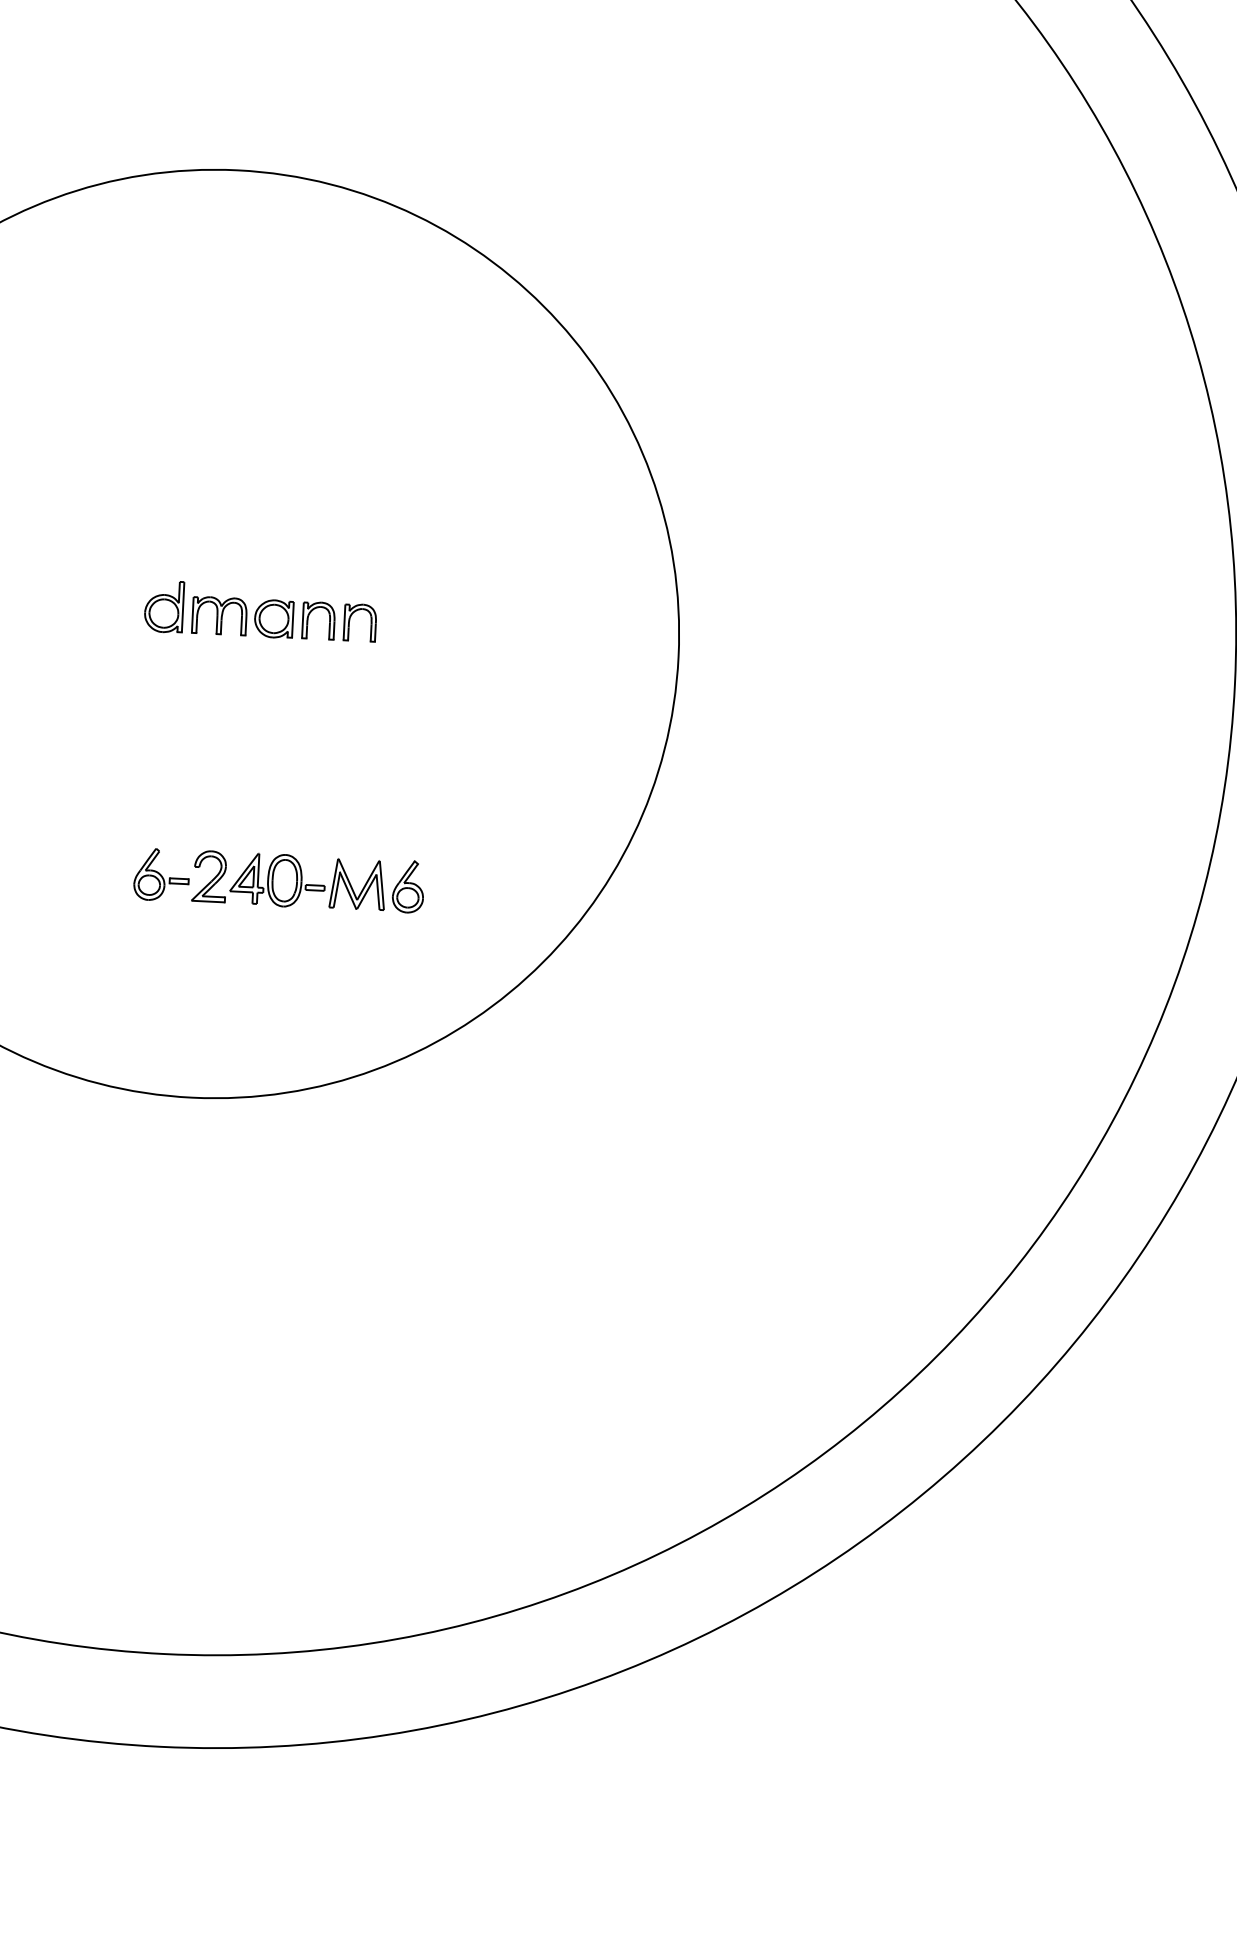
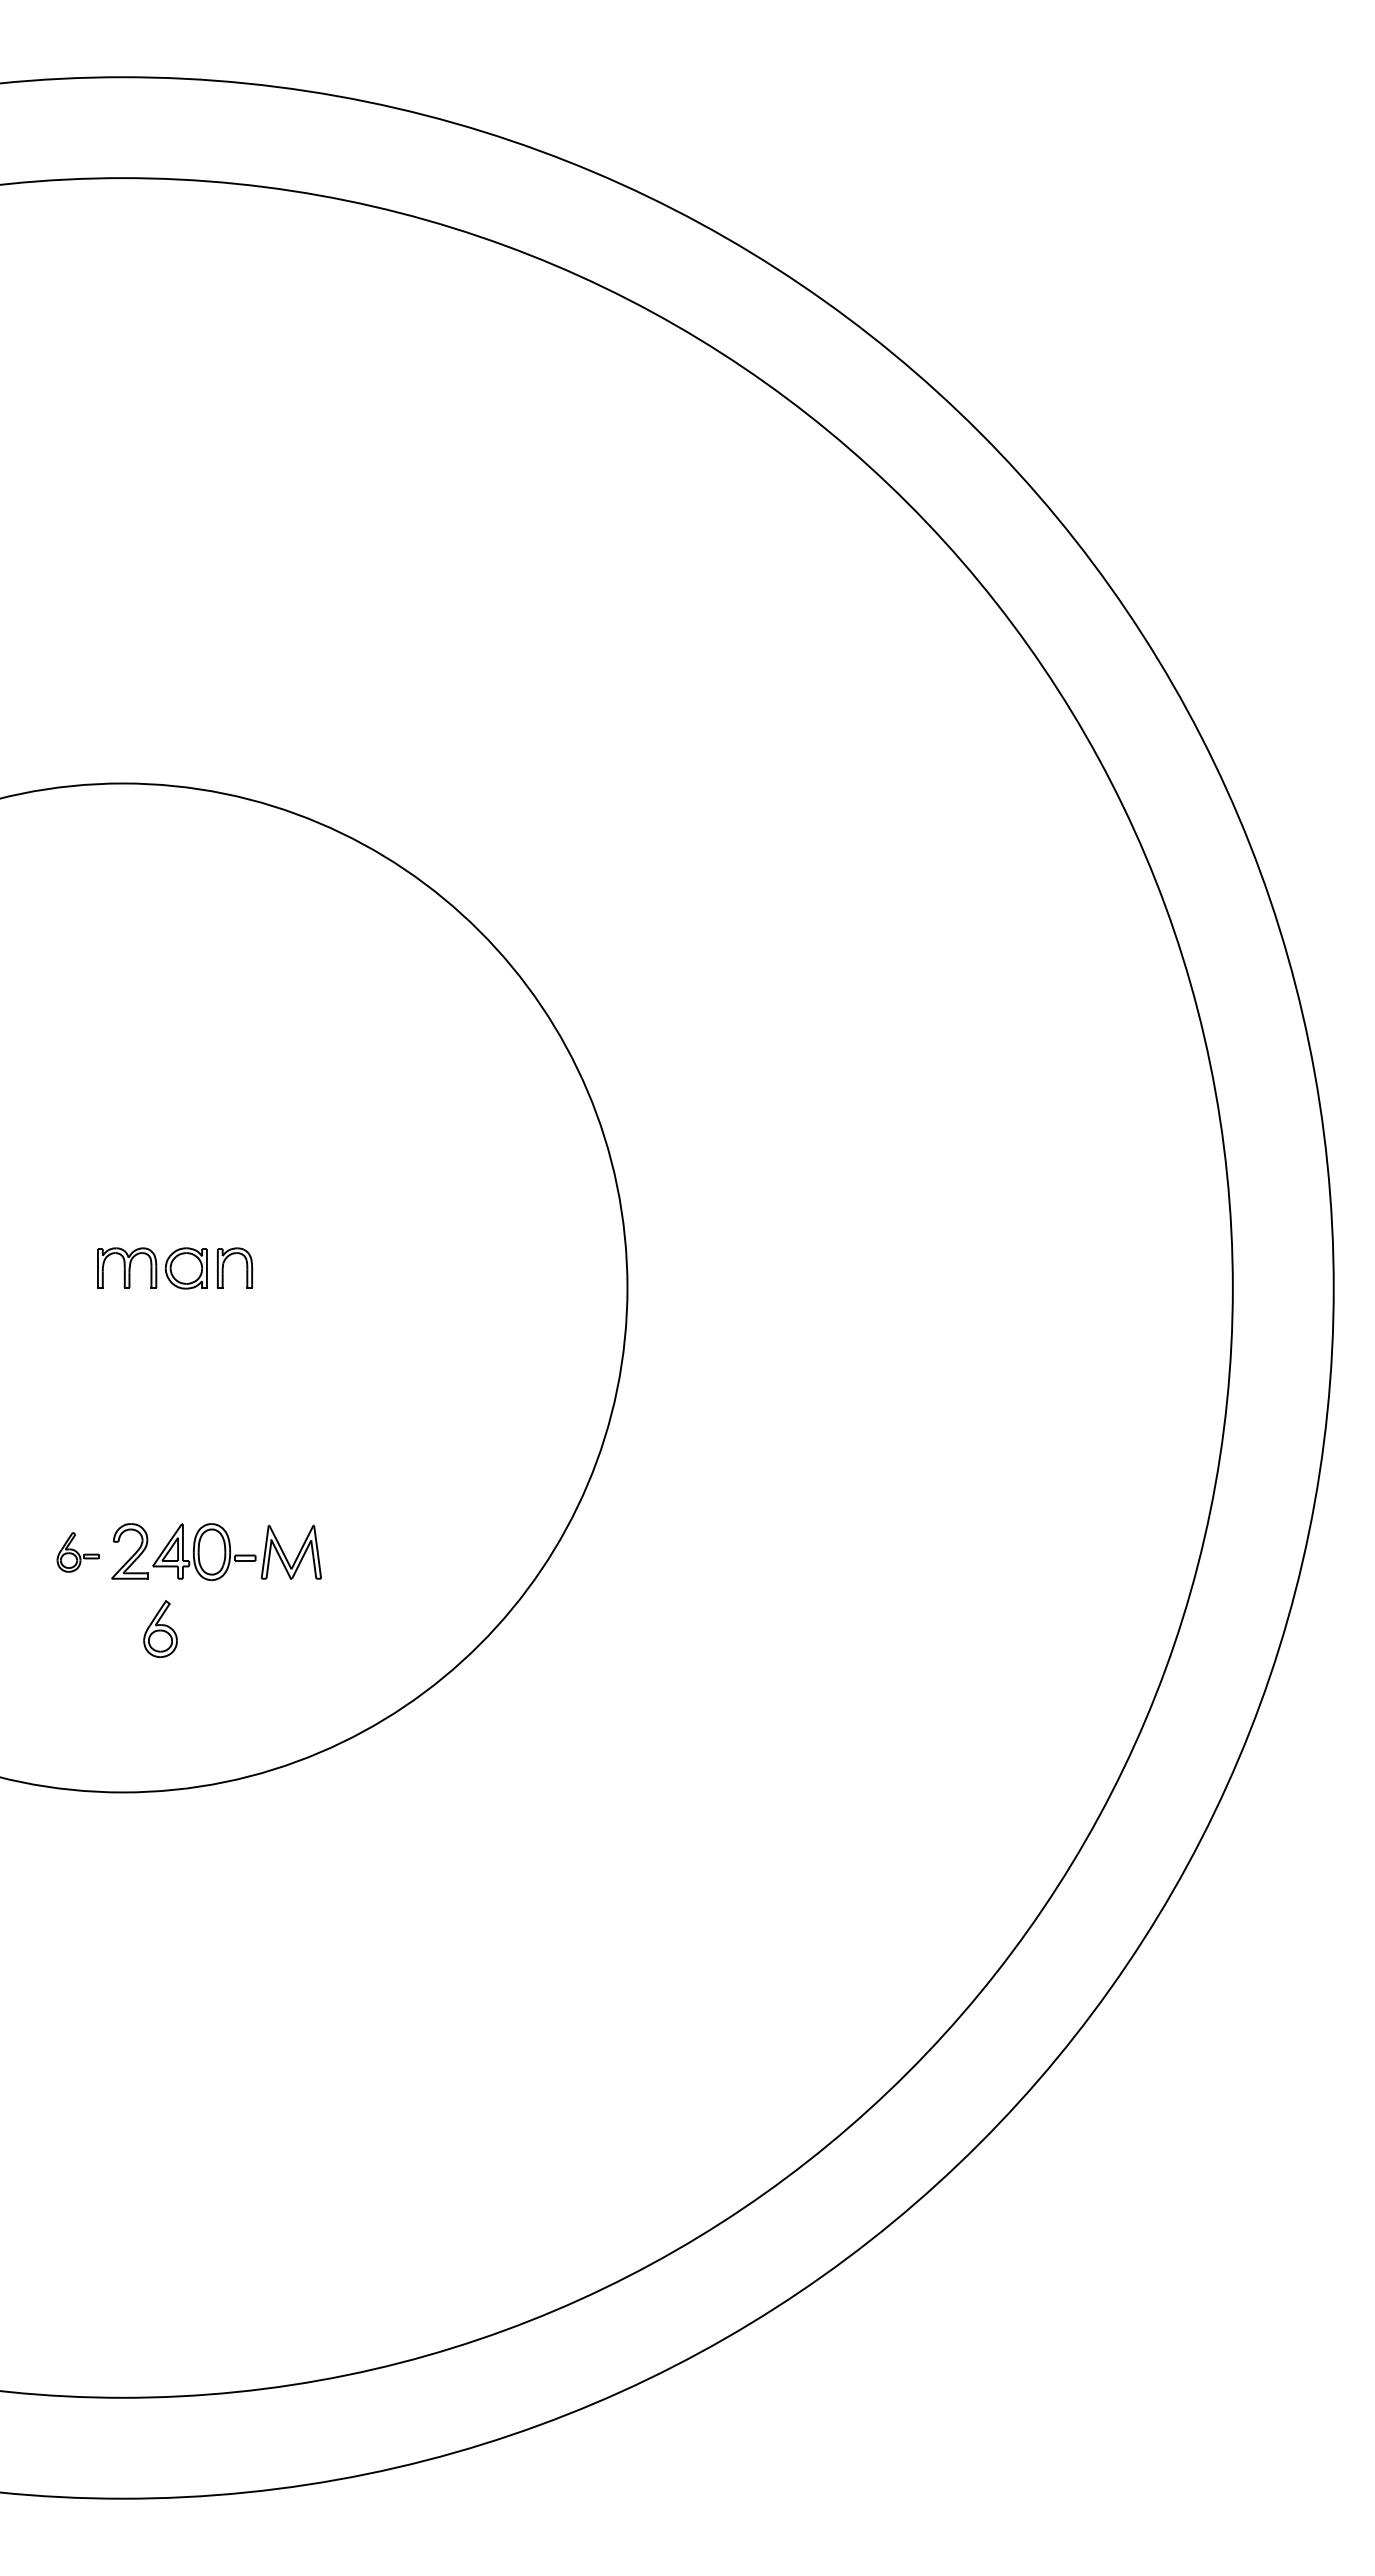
part: (164, 606) -> (66, 1260), removed
part: (350, 619) -> (269, 1265), removed
part: (161, 875) -> (77, 1552), size x0.7
part: (408, 886) -> (160, 1628), moved

